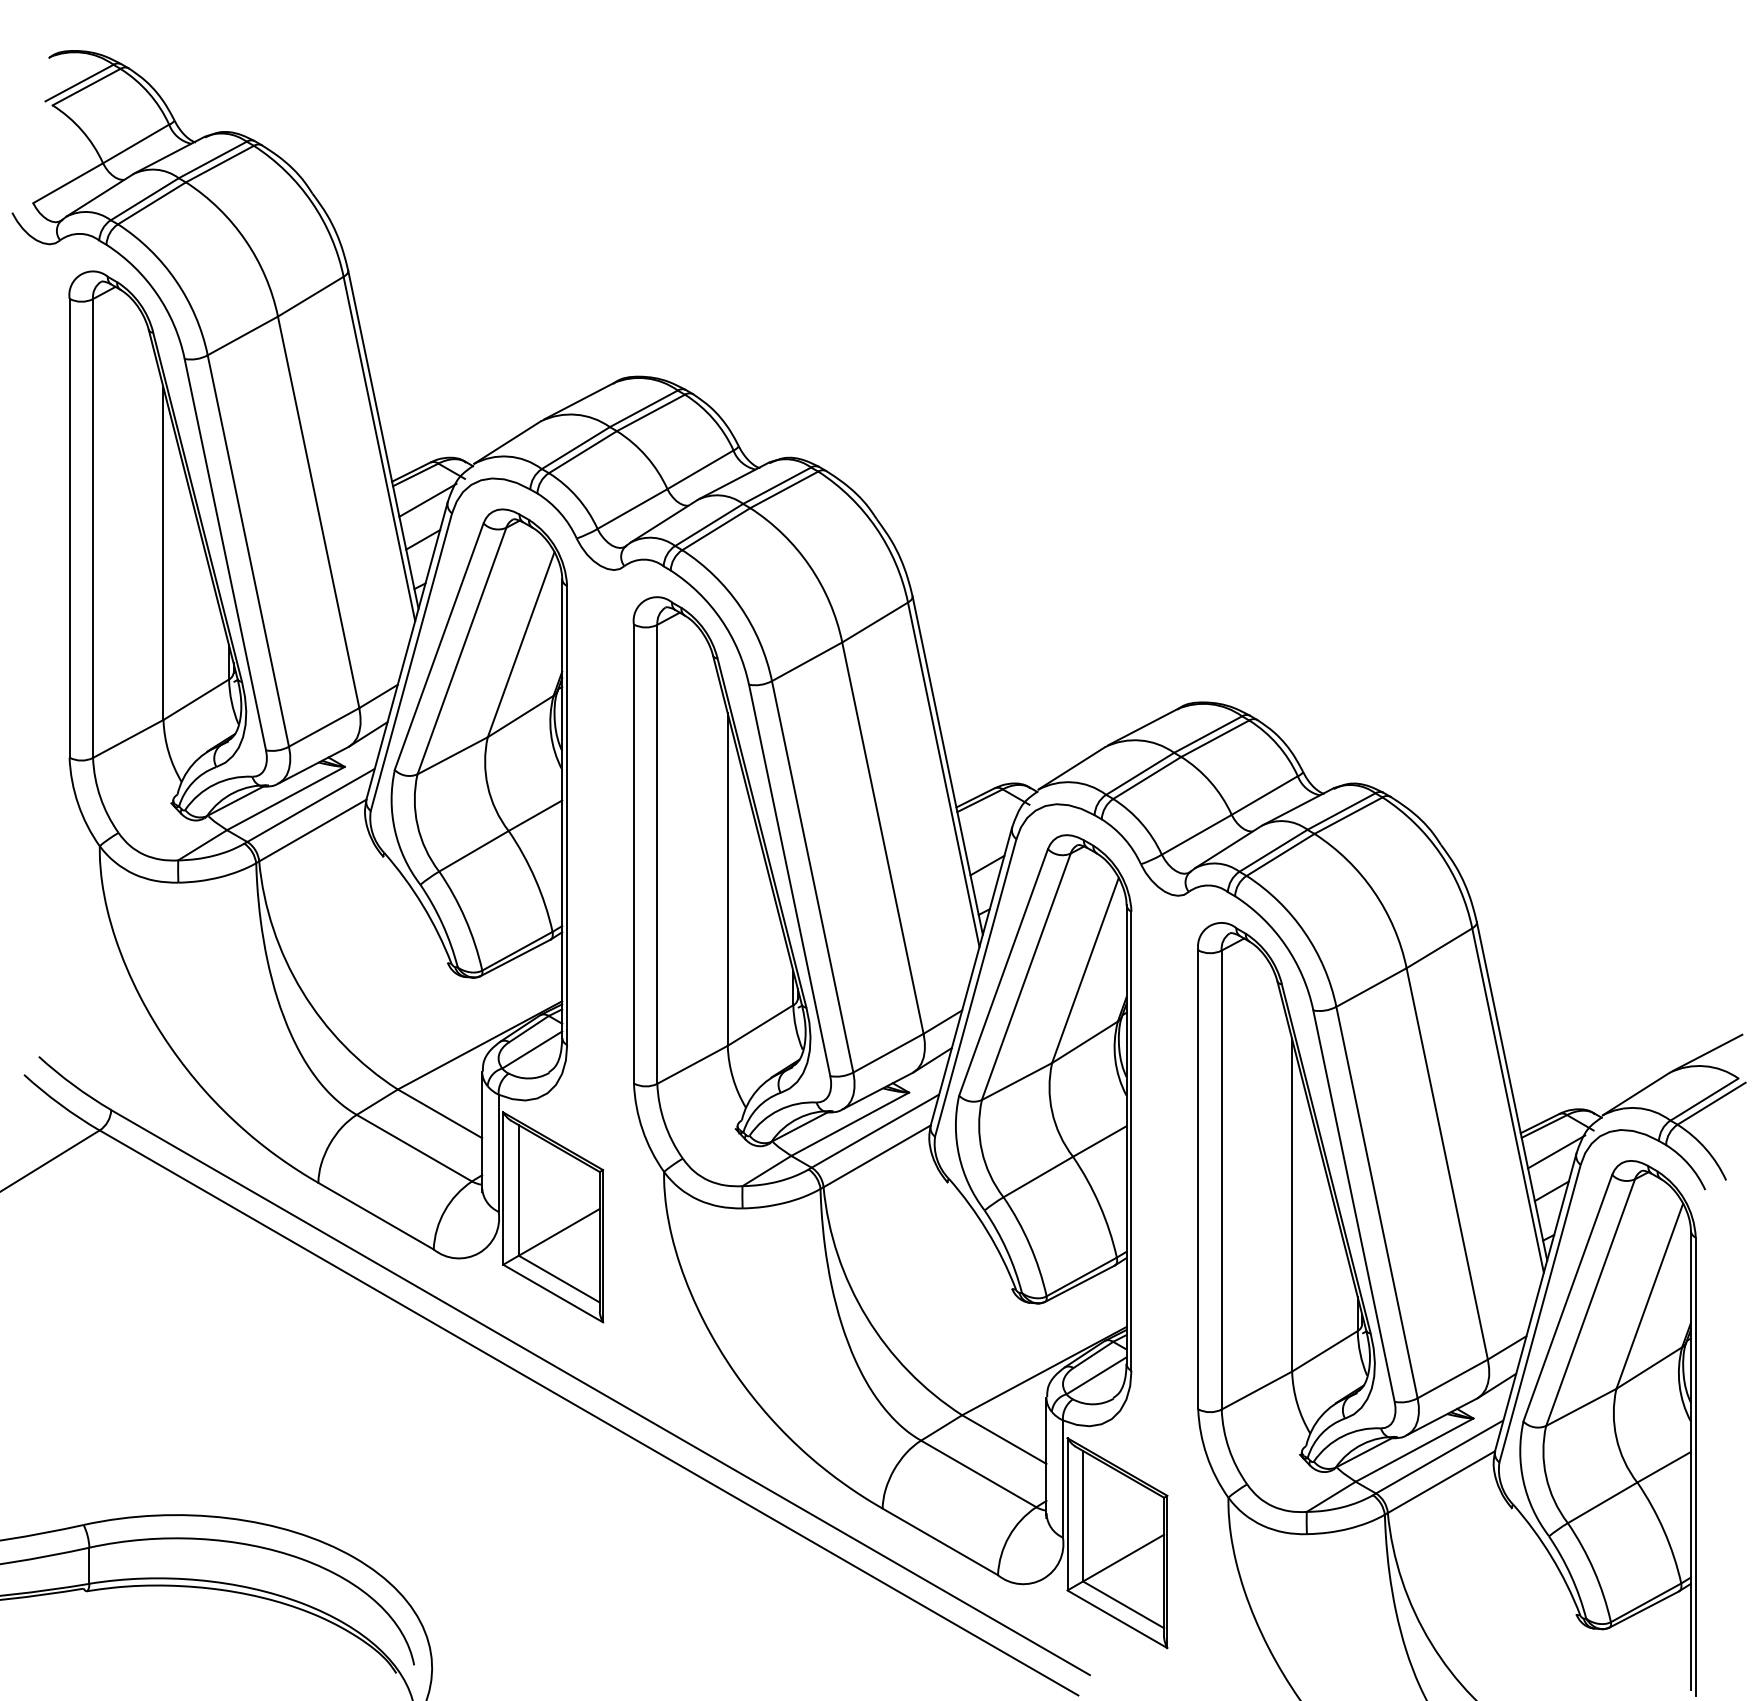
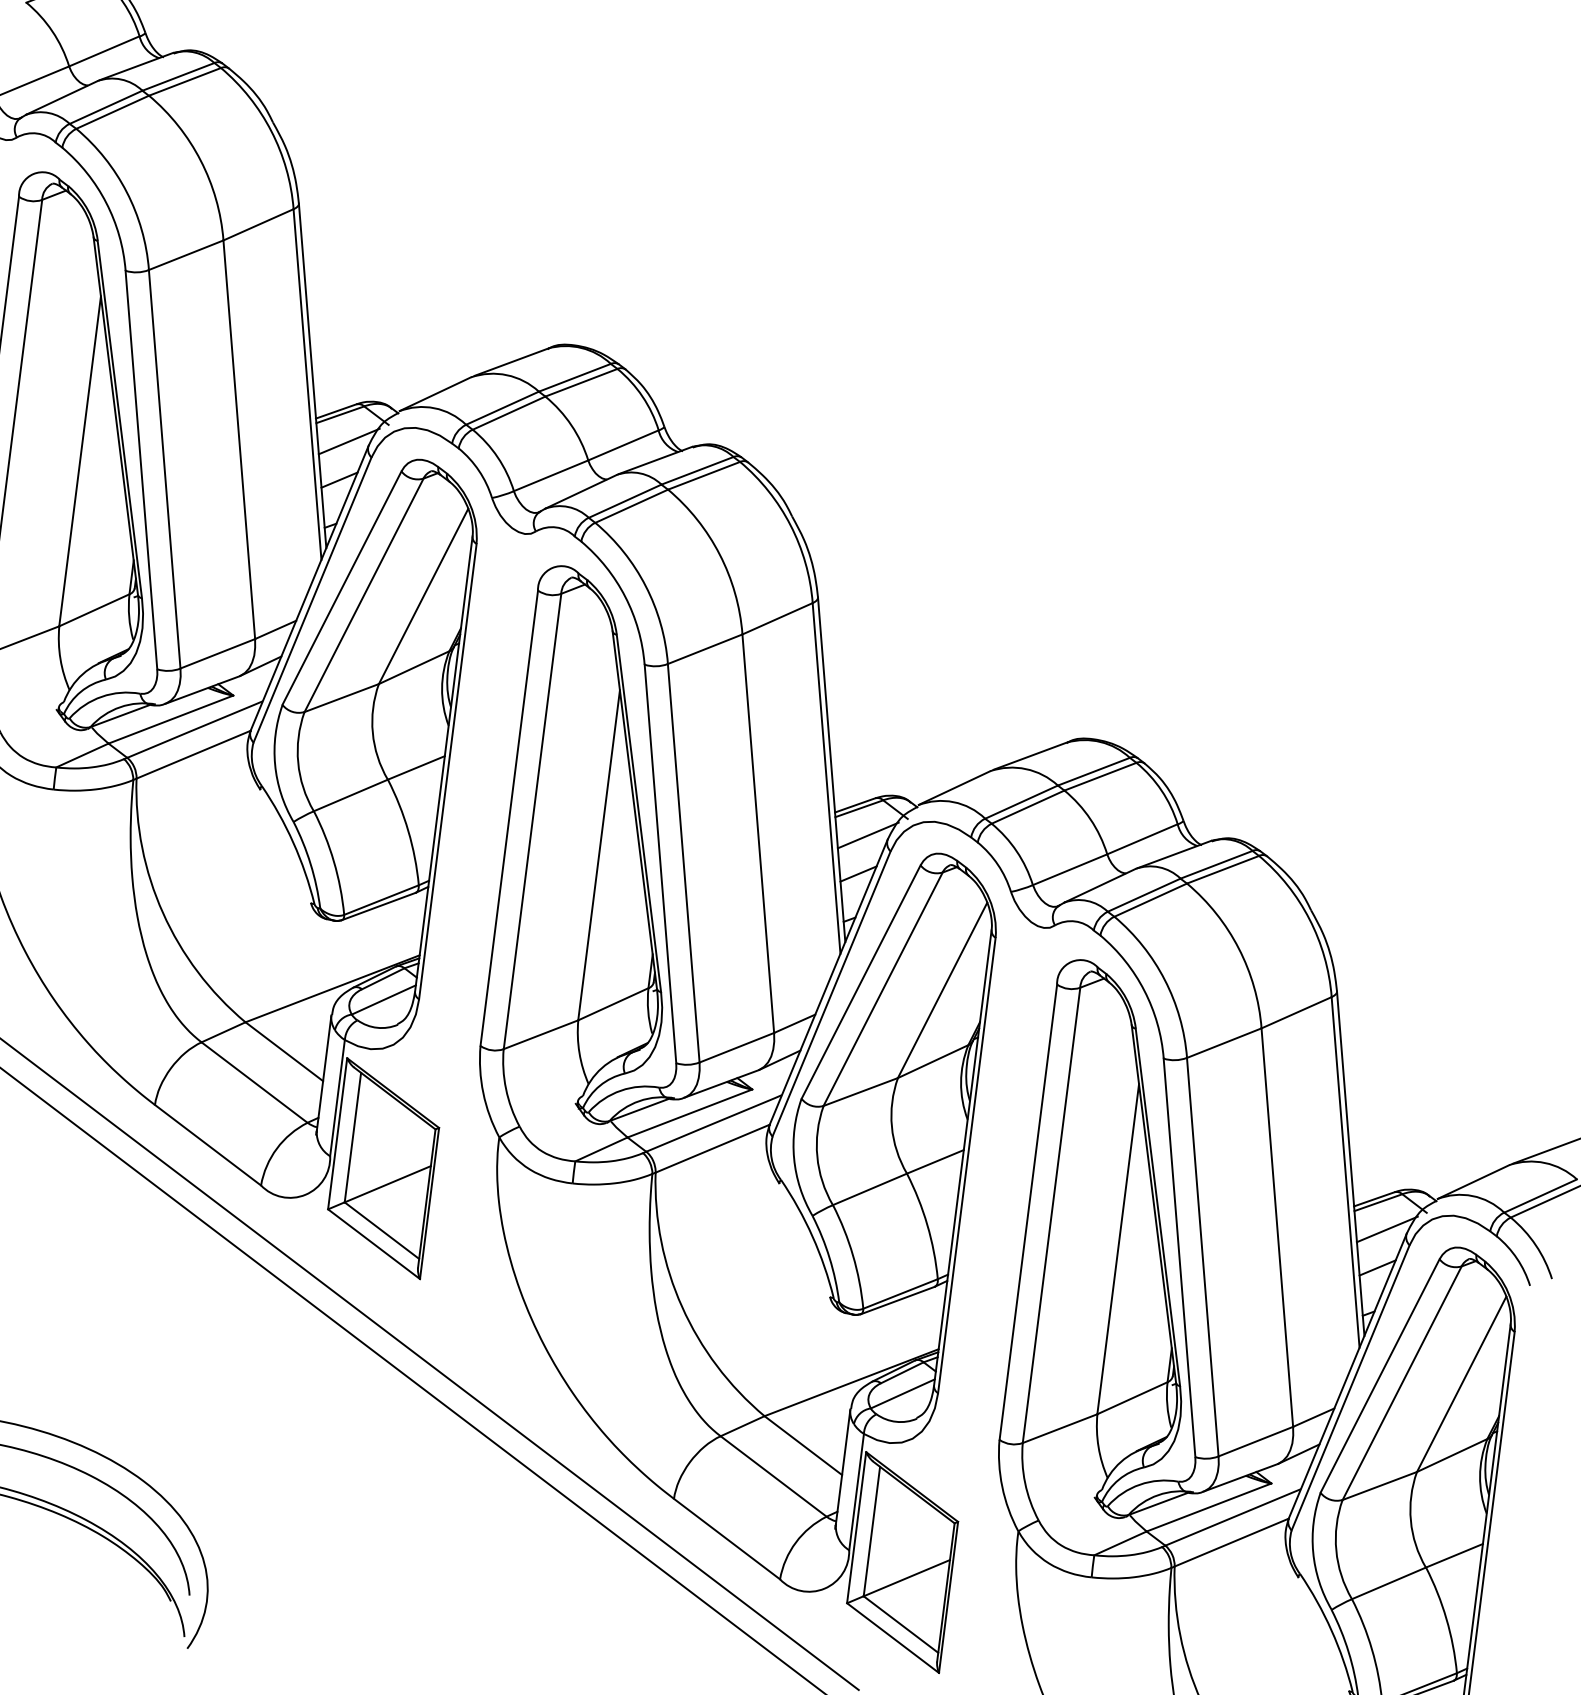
line: (991, 825) -> (867, 834), added

